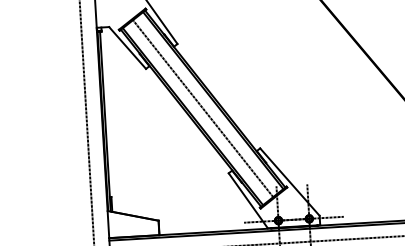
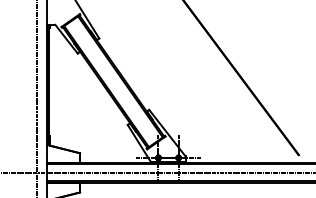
line: (203, 108) -> (113, 81), removed

